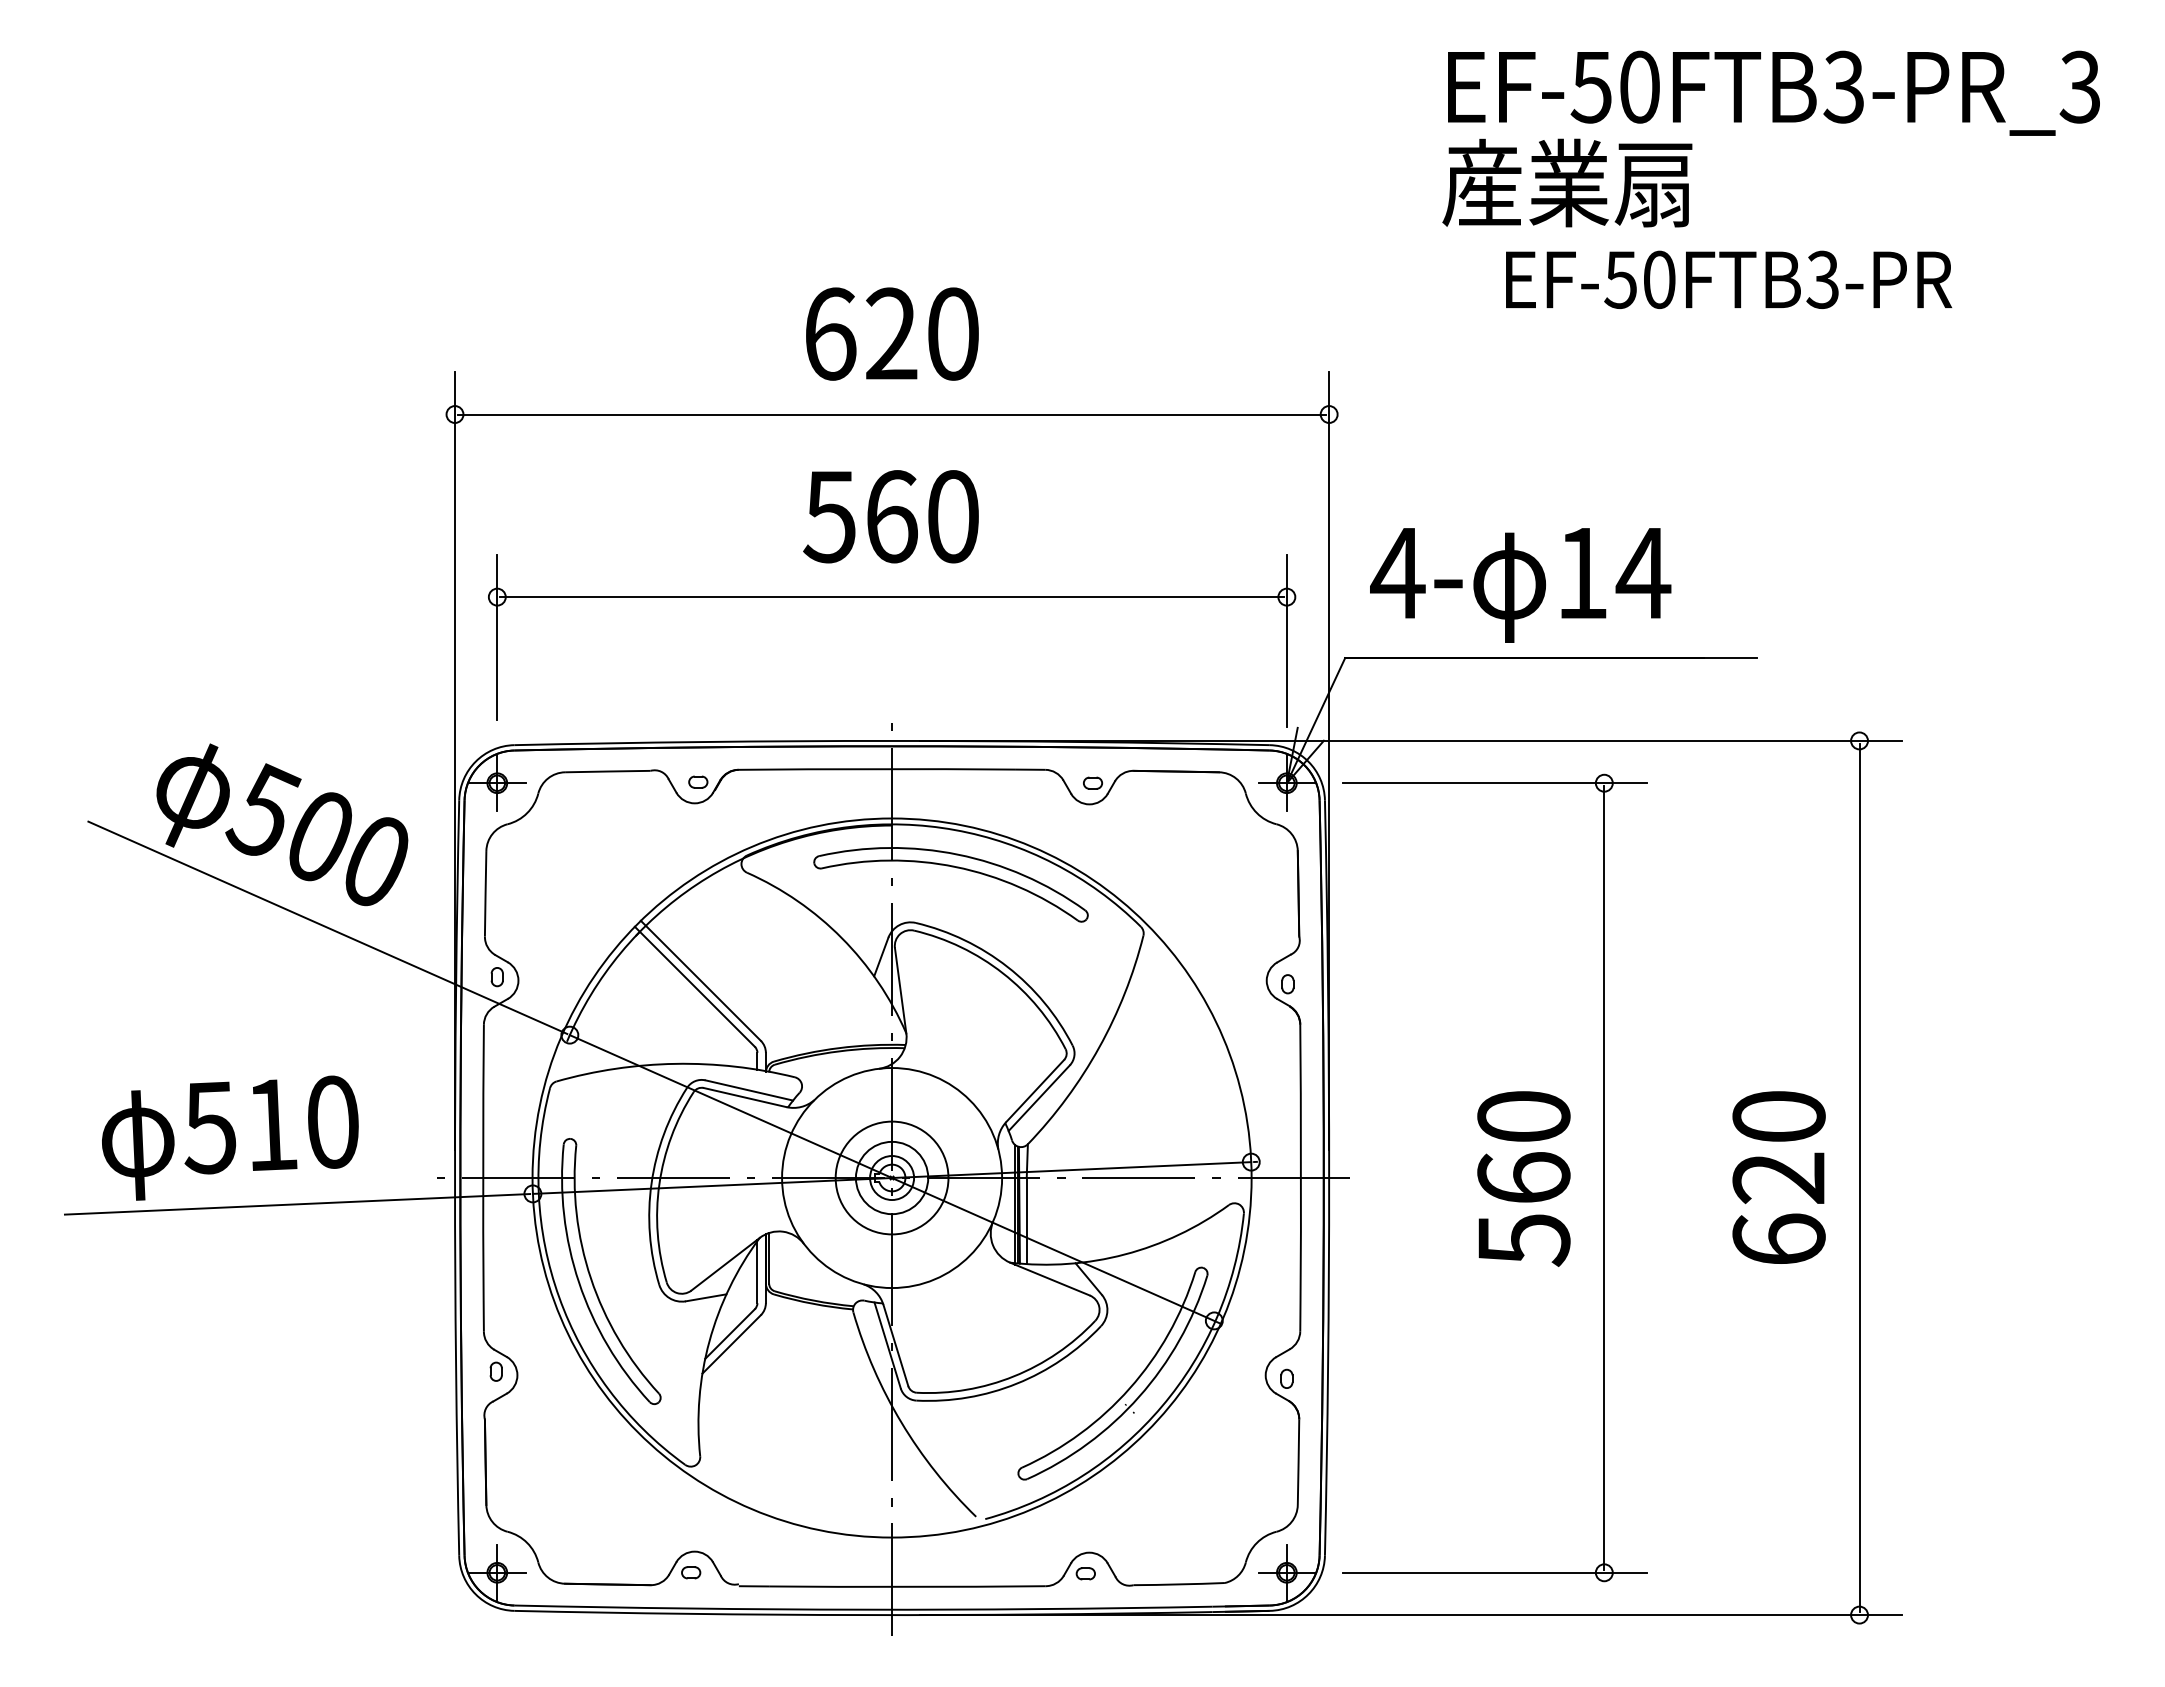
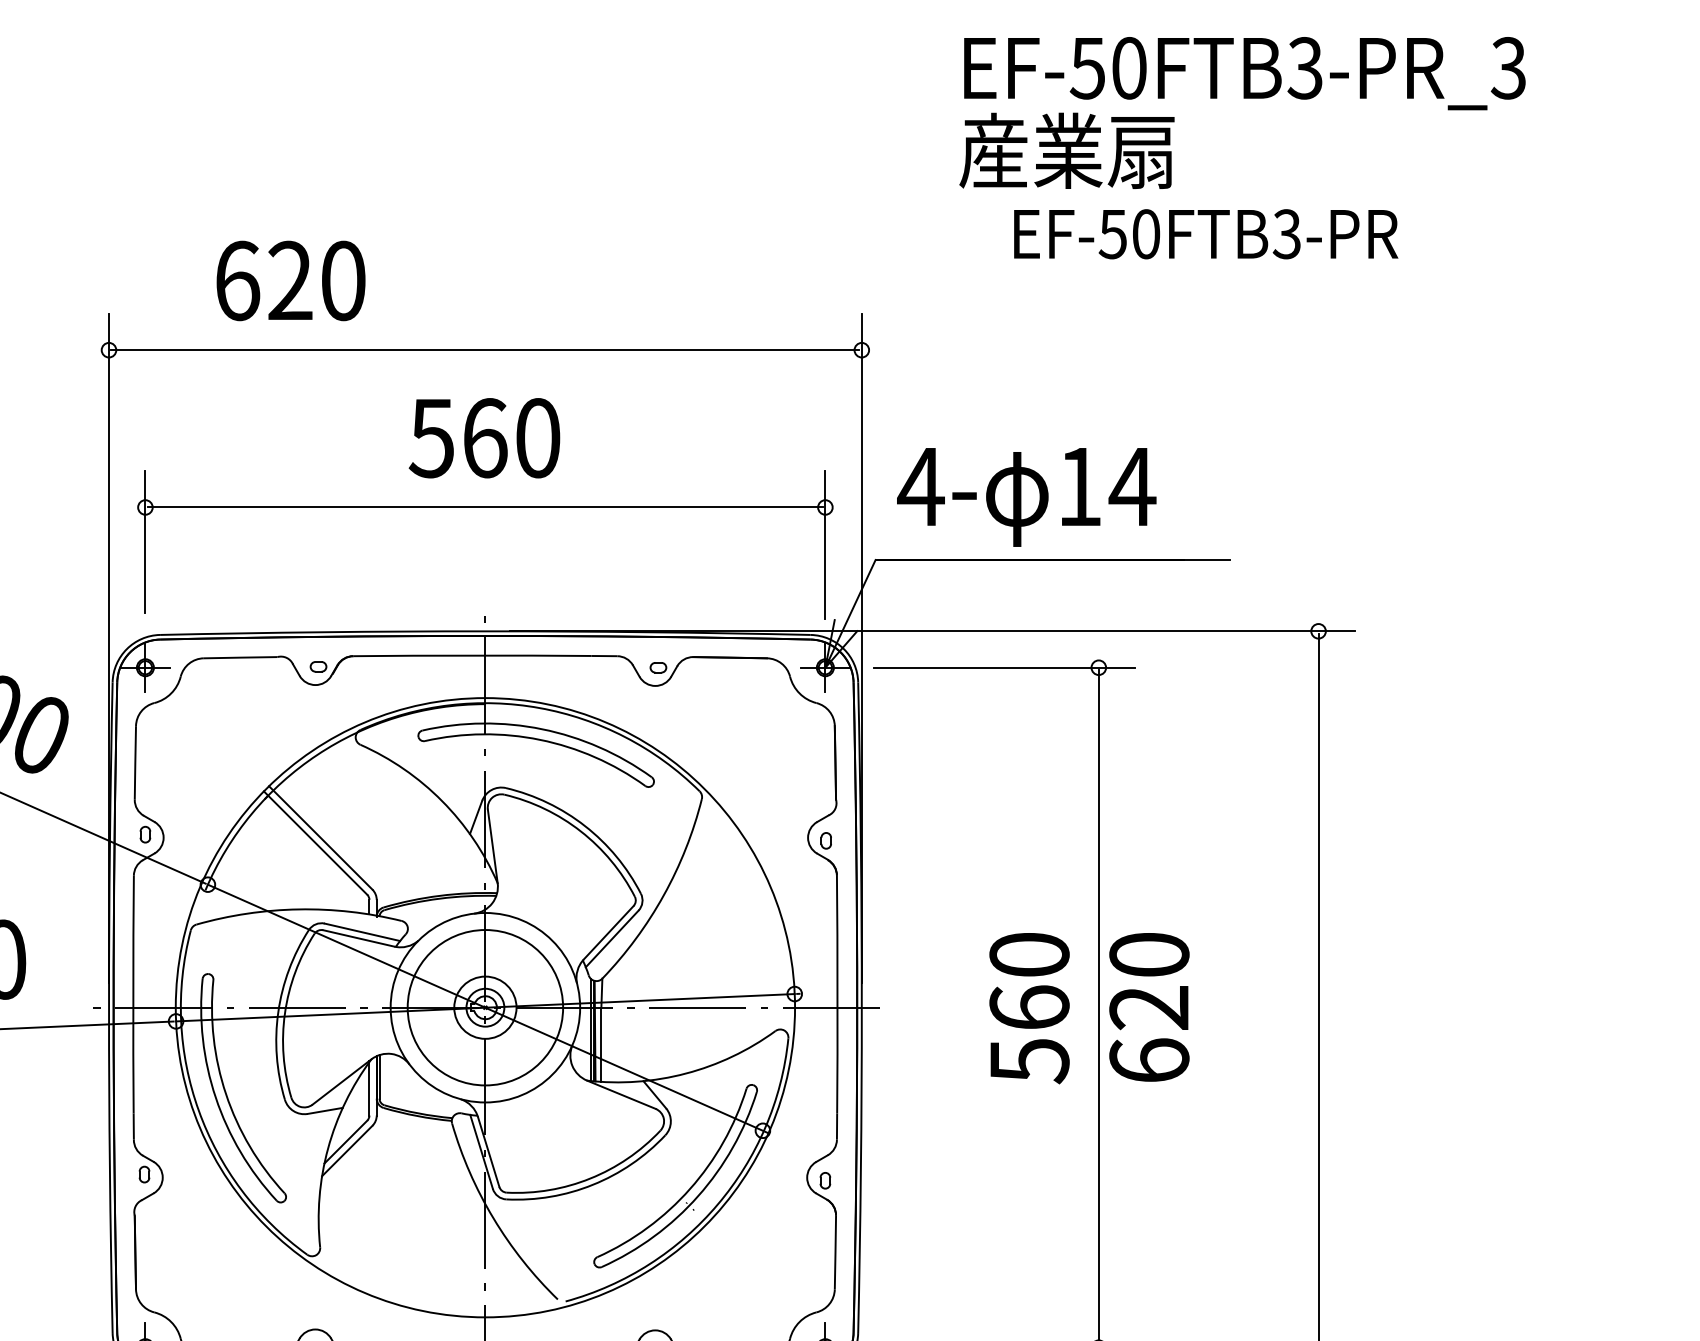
text: (892, 333) -> (291, 280), moved
circle: (891, 1177) -> (484, 1007), size x1.6
text: (1778, 1177) -> (1148, 1007), moved

